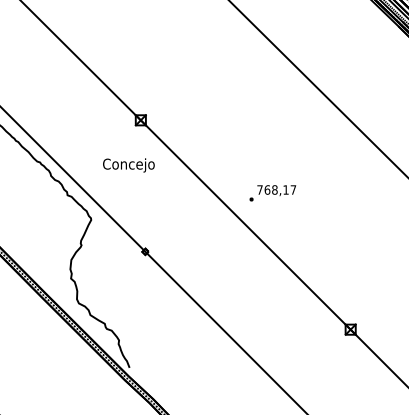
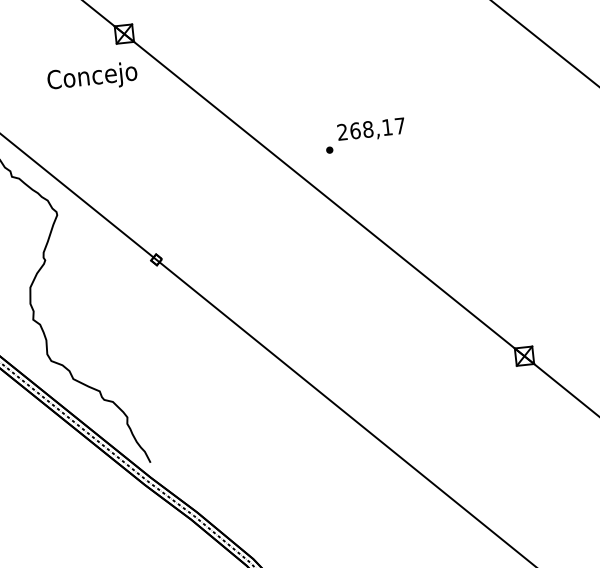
text: (128, 165) -> (91, 77), moved
text: (259, 189) -> (341, 131), 768,17 -> 268,17

